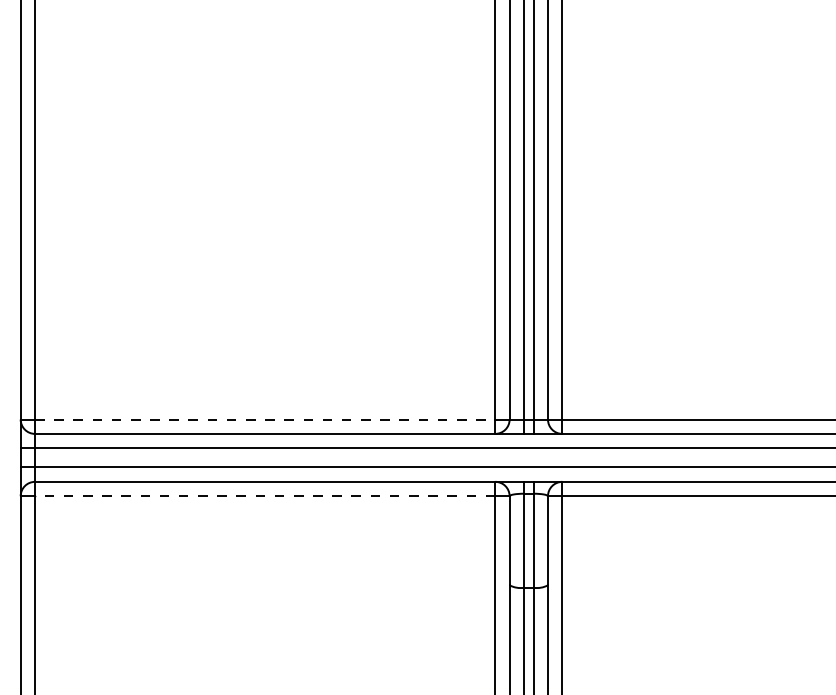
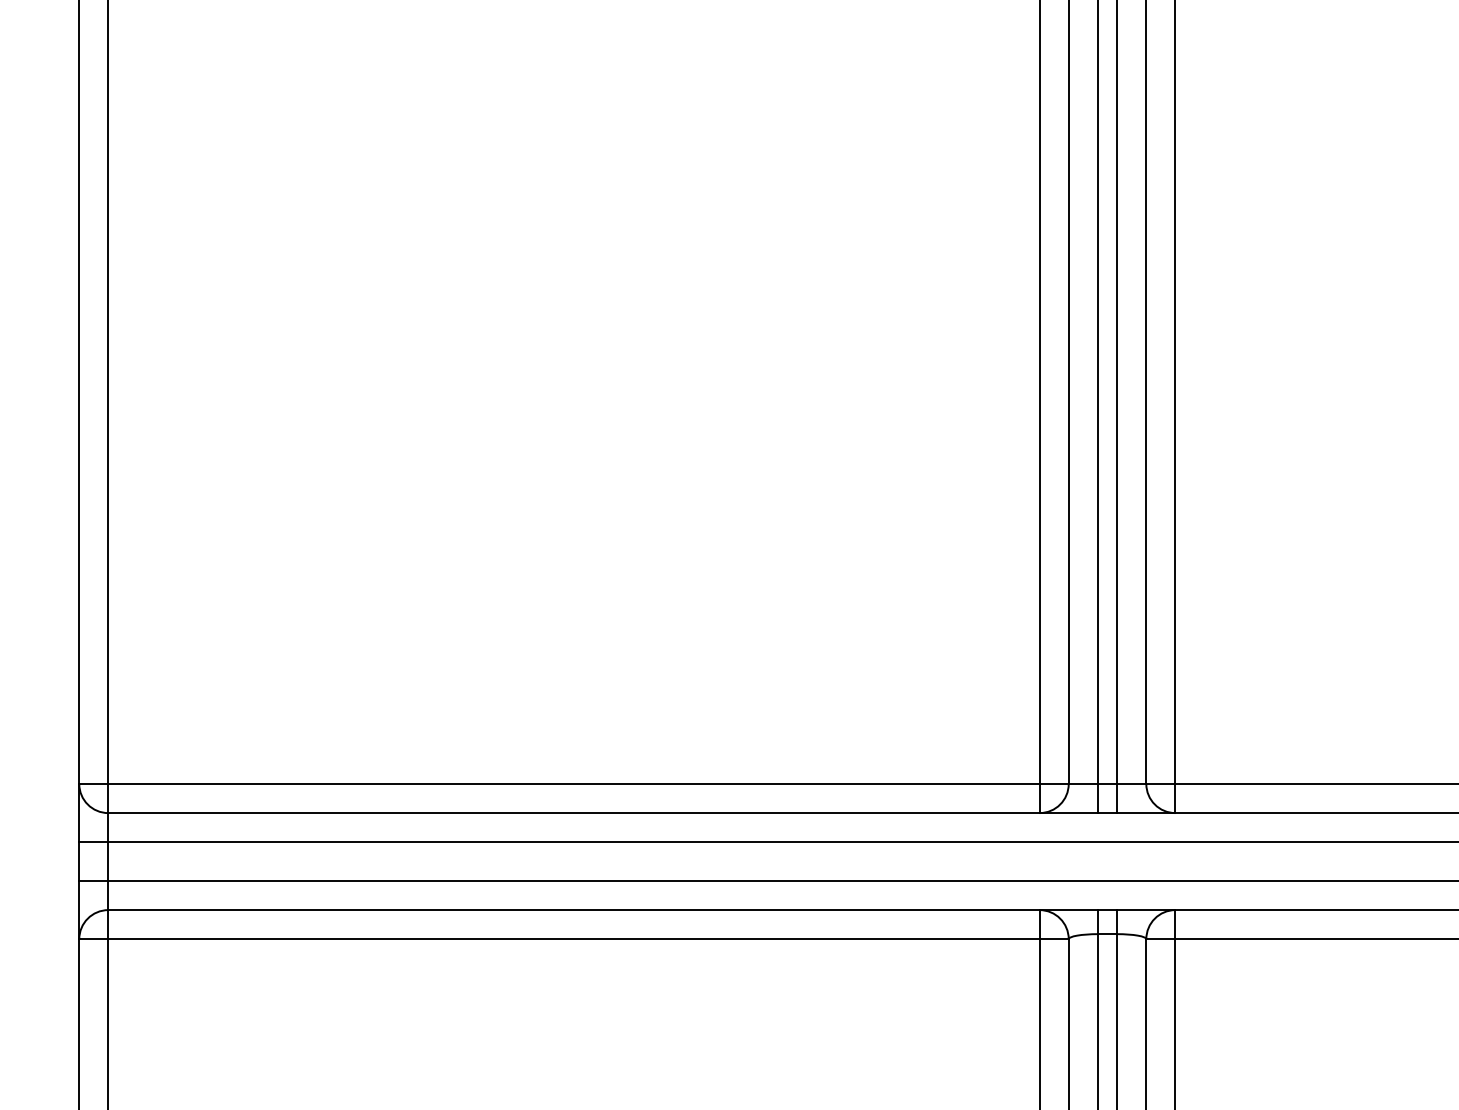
line: (265, 419) -> (574, 783), dashed -> solid
line: (264, 496) -> (572, 939), dashed -> solid

